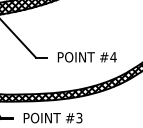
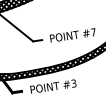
text: (113, 57) -> (93, 32), #4 -> #7

